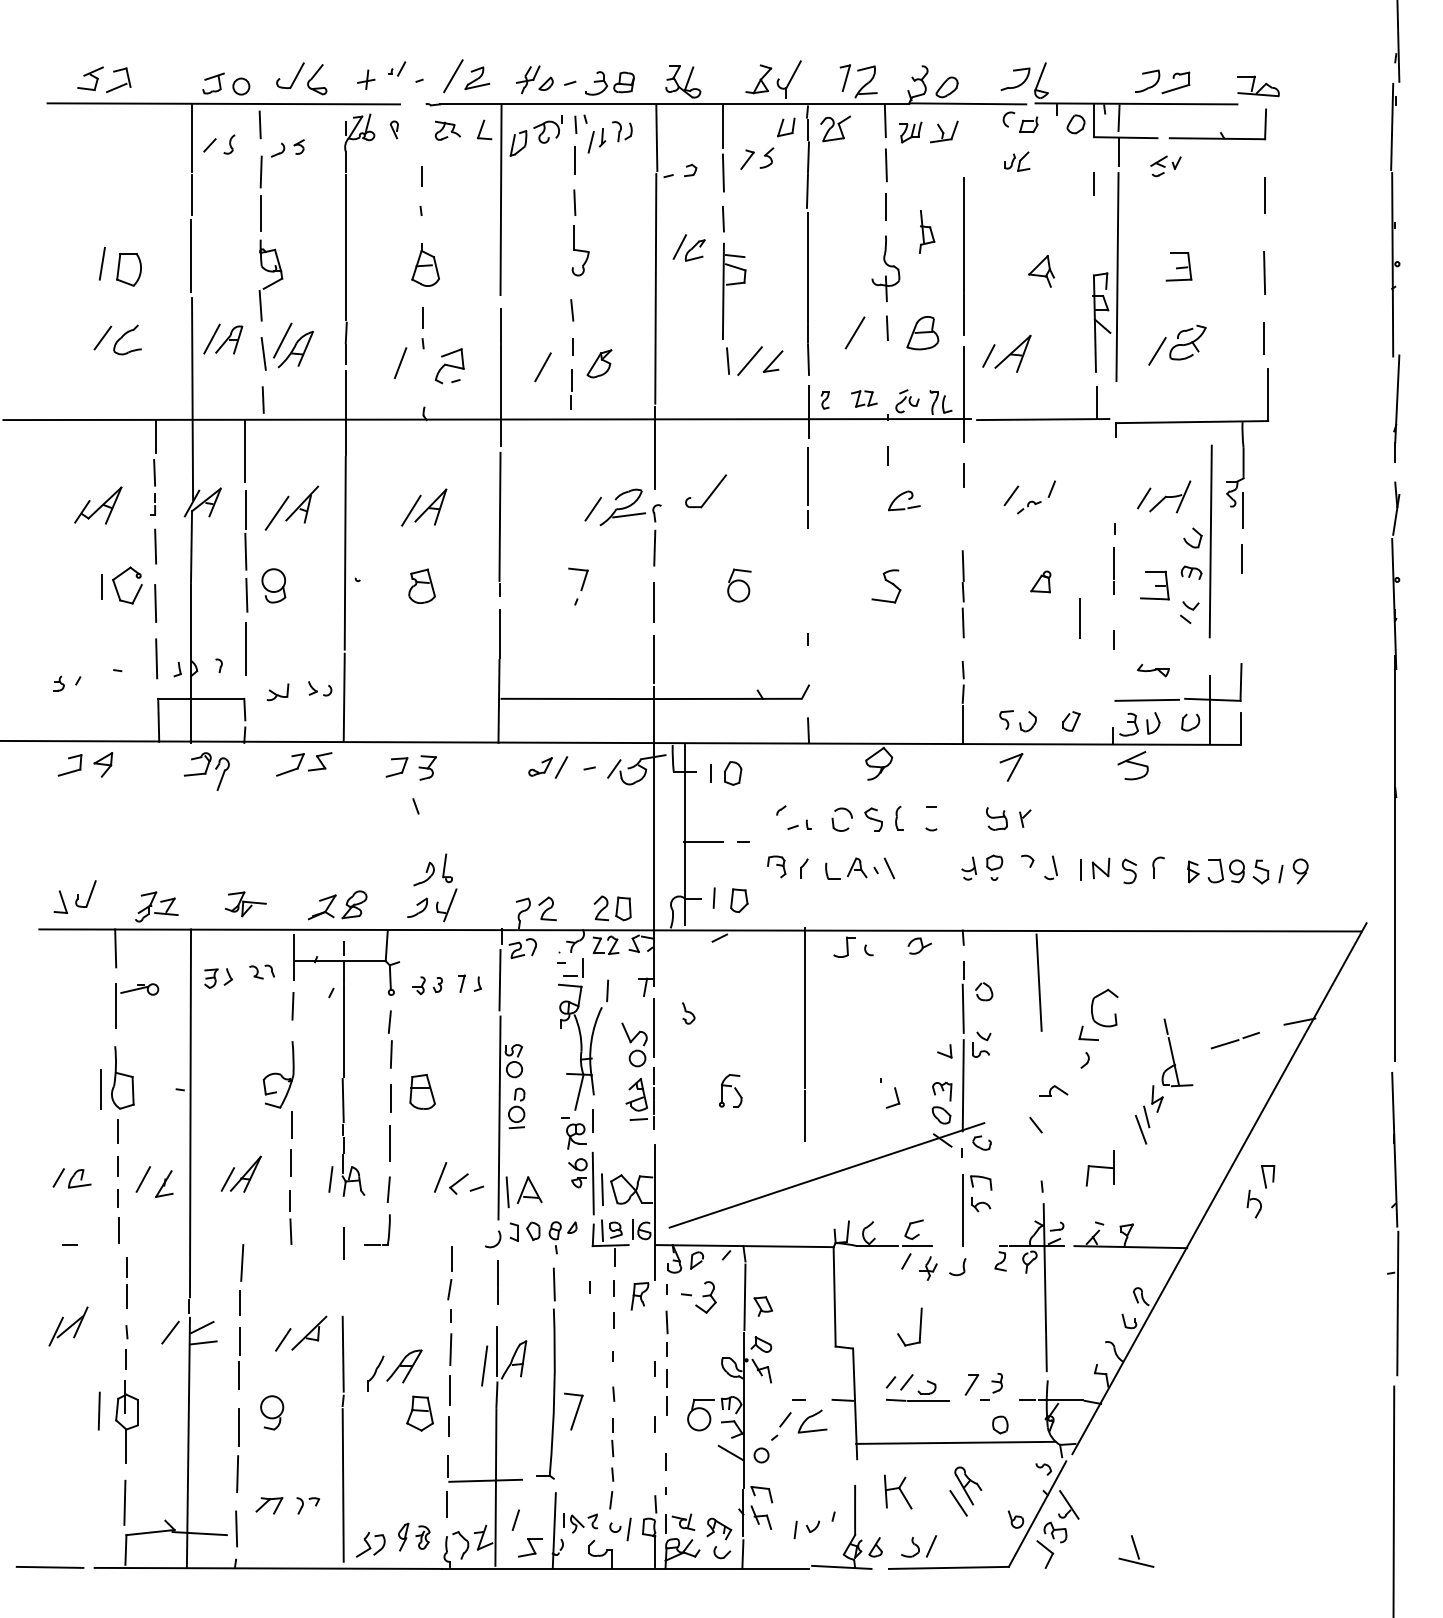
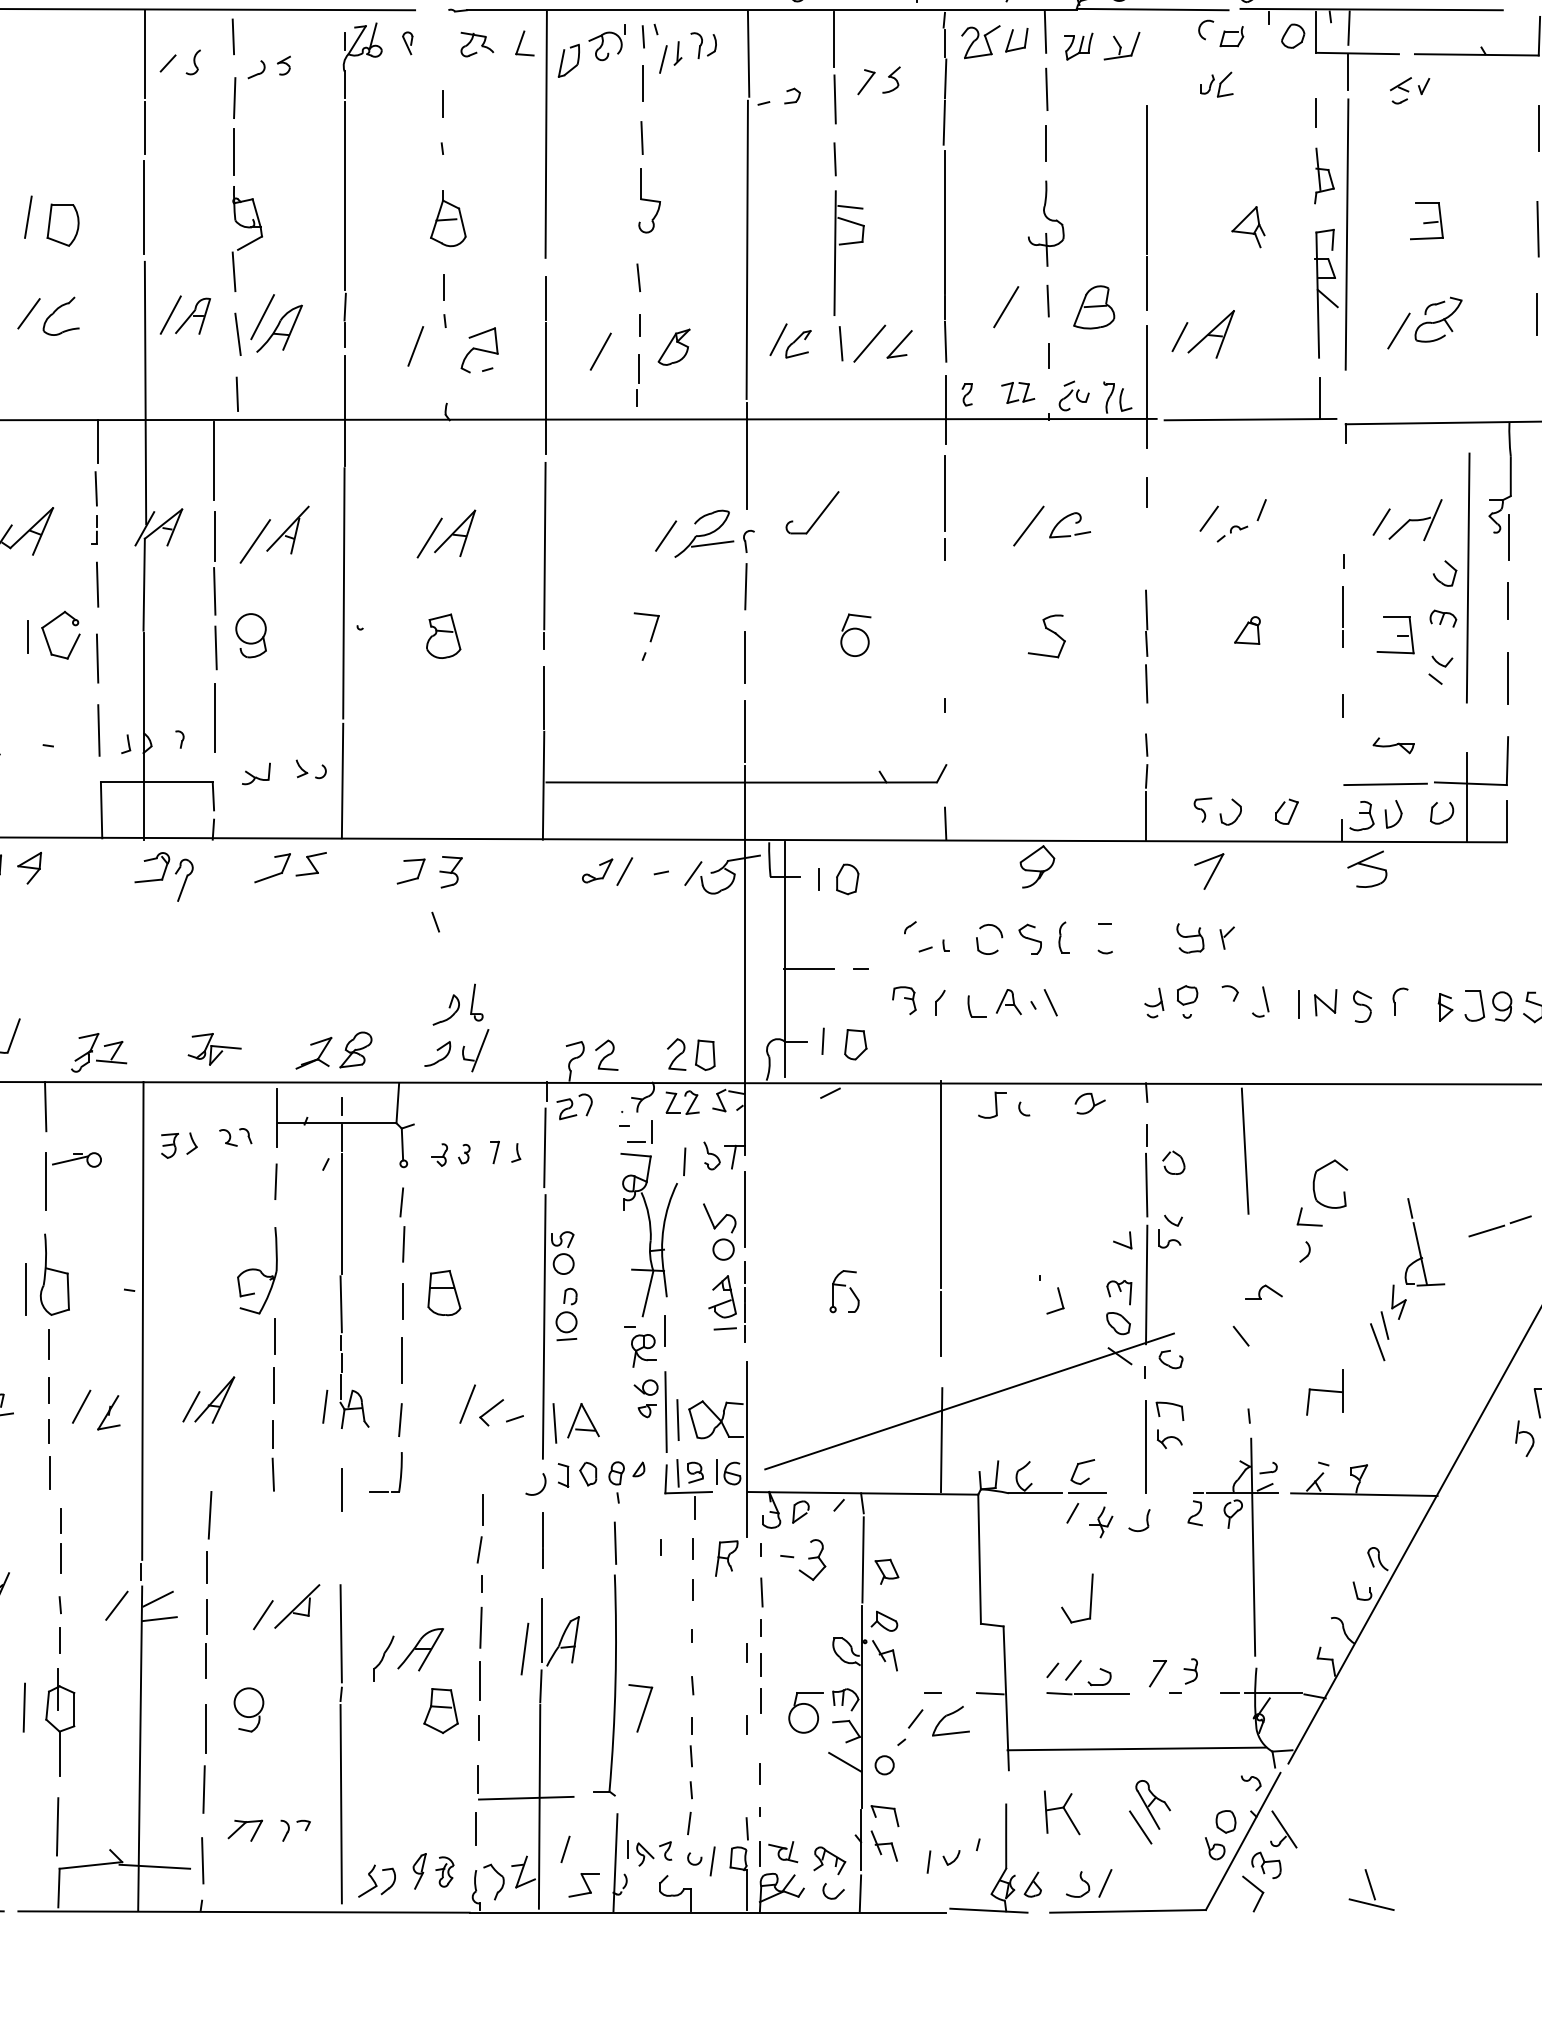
part: (786, 127) -> (1017, 40), moved
part: (927, 231) -> (1324, 175), moved
part: (688, 247) -> (789, 340), moved
line: (887, 455) -> (1048, 355), moved
line: (872, 501) -> (1028, 526), added
line: (1079, 618) -> (1508, 678), moved
part: (688, 1013) -> (711, 1156), moved
line: (804, 1205) -> (940, 1440), added
part: (1000, 1424) -> (1226, 1821), moved

